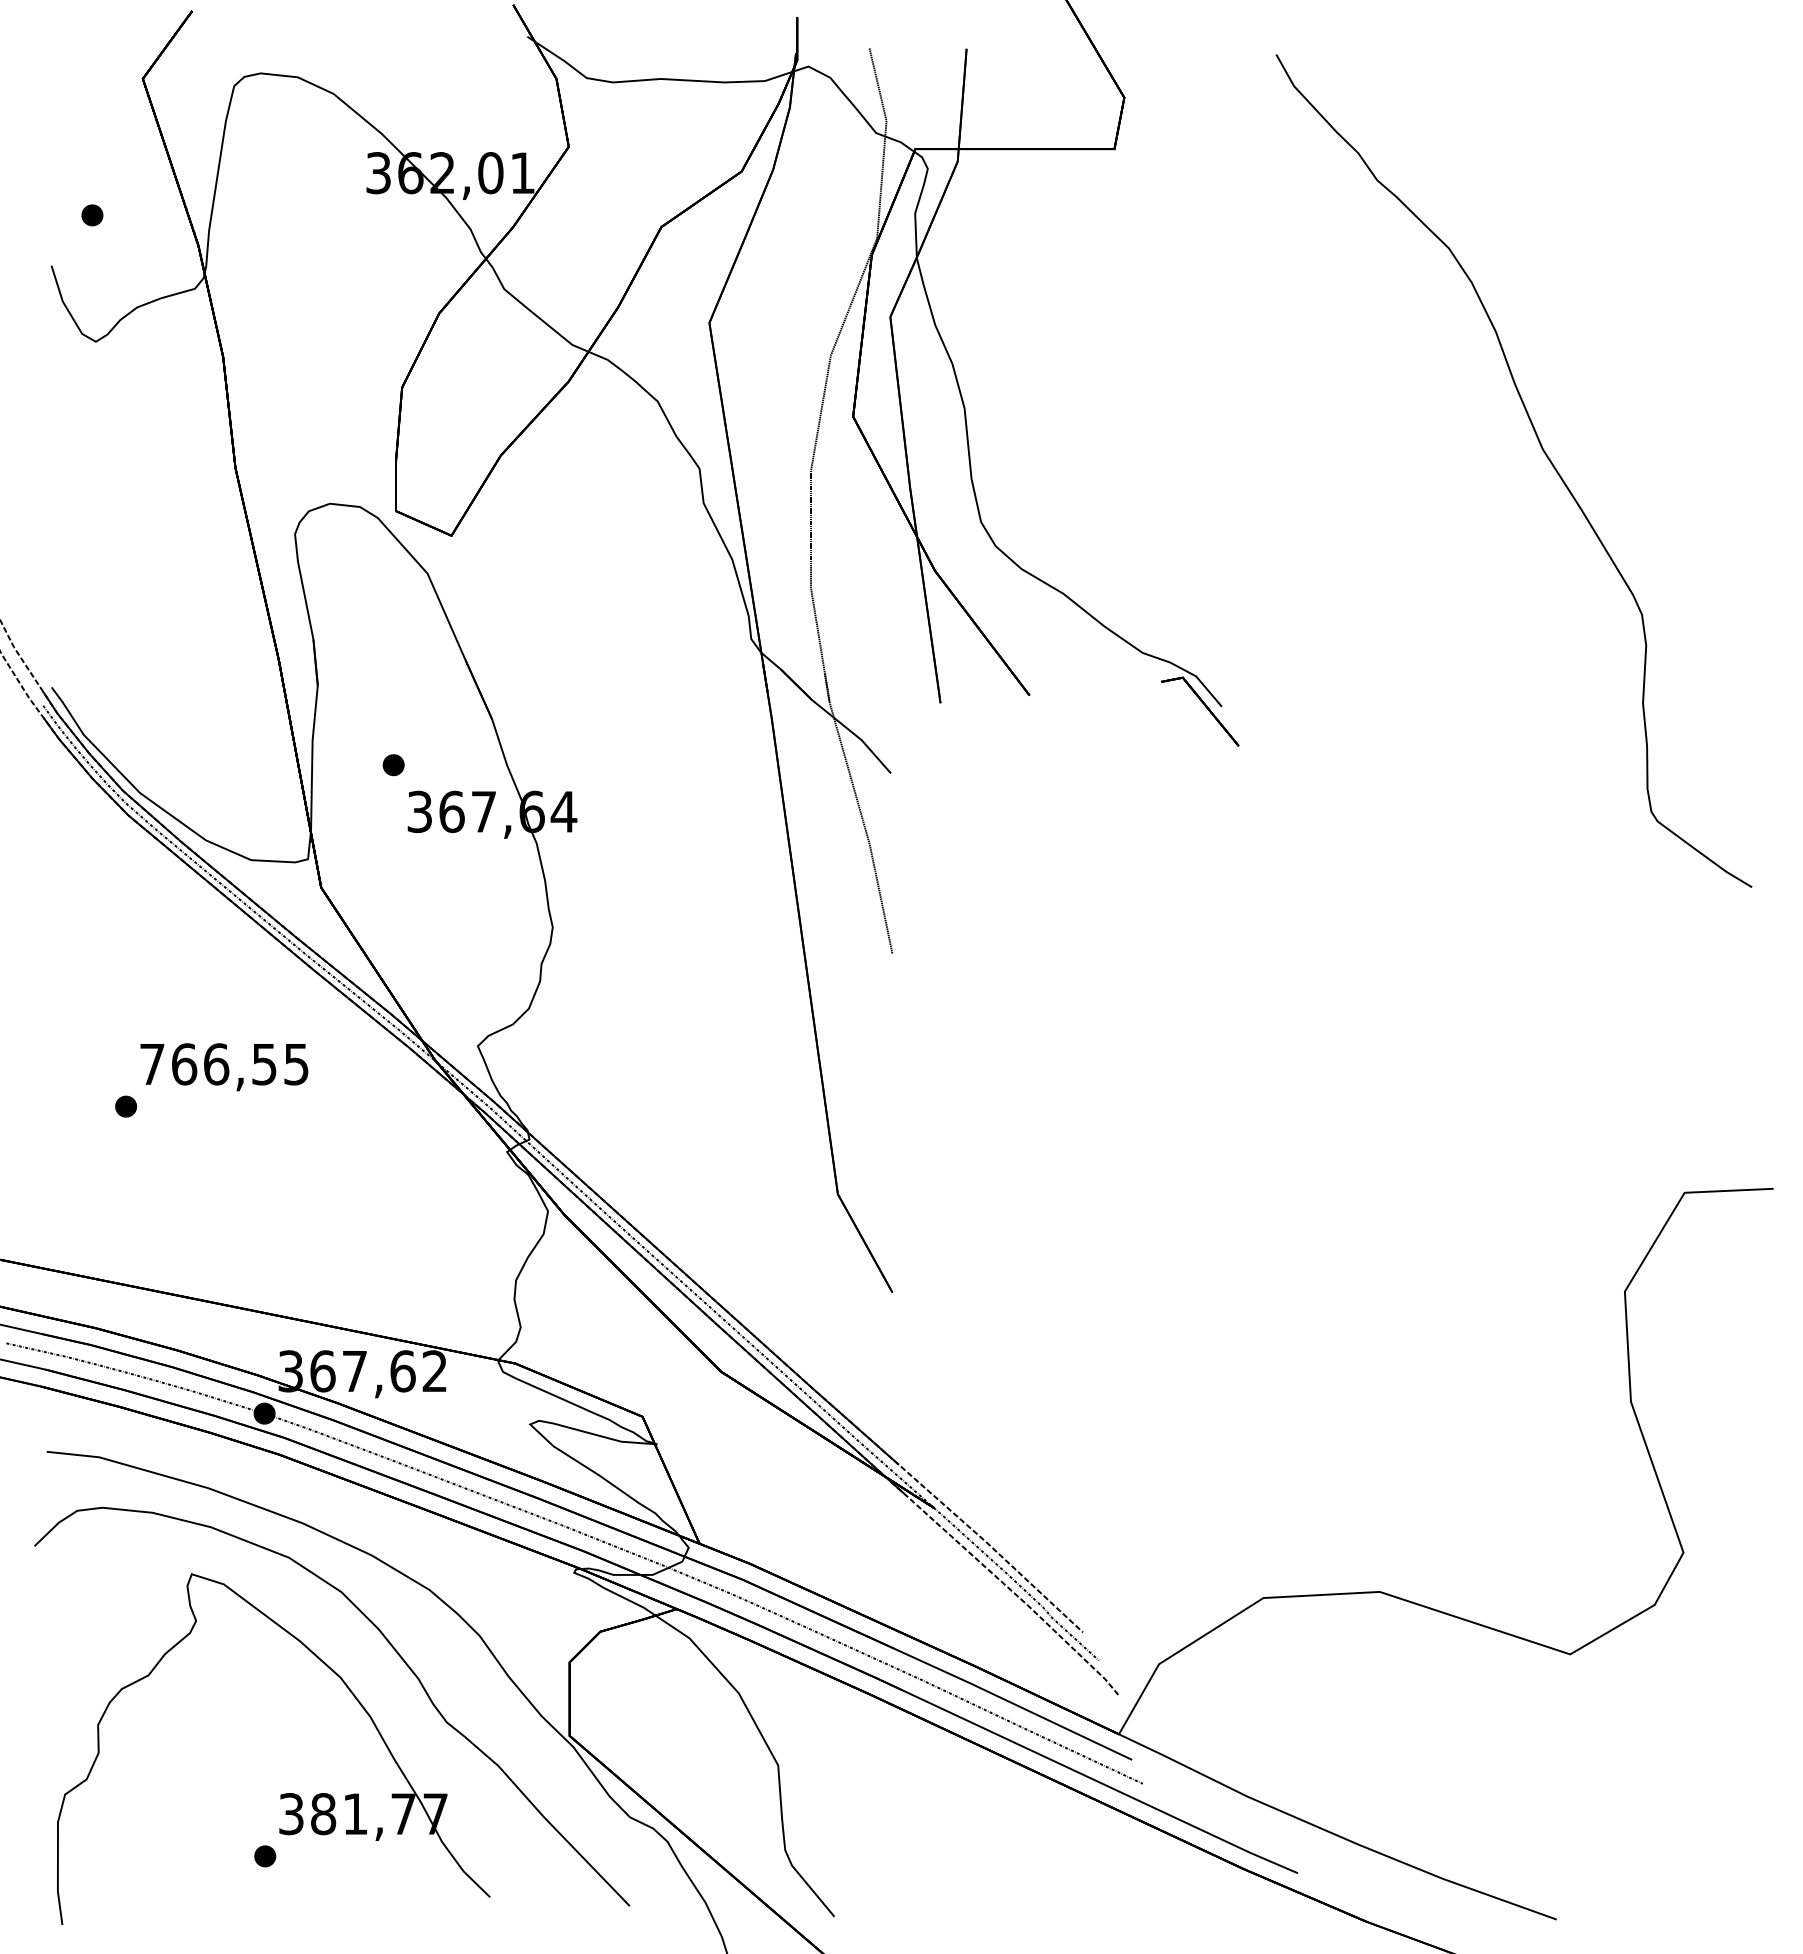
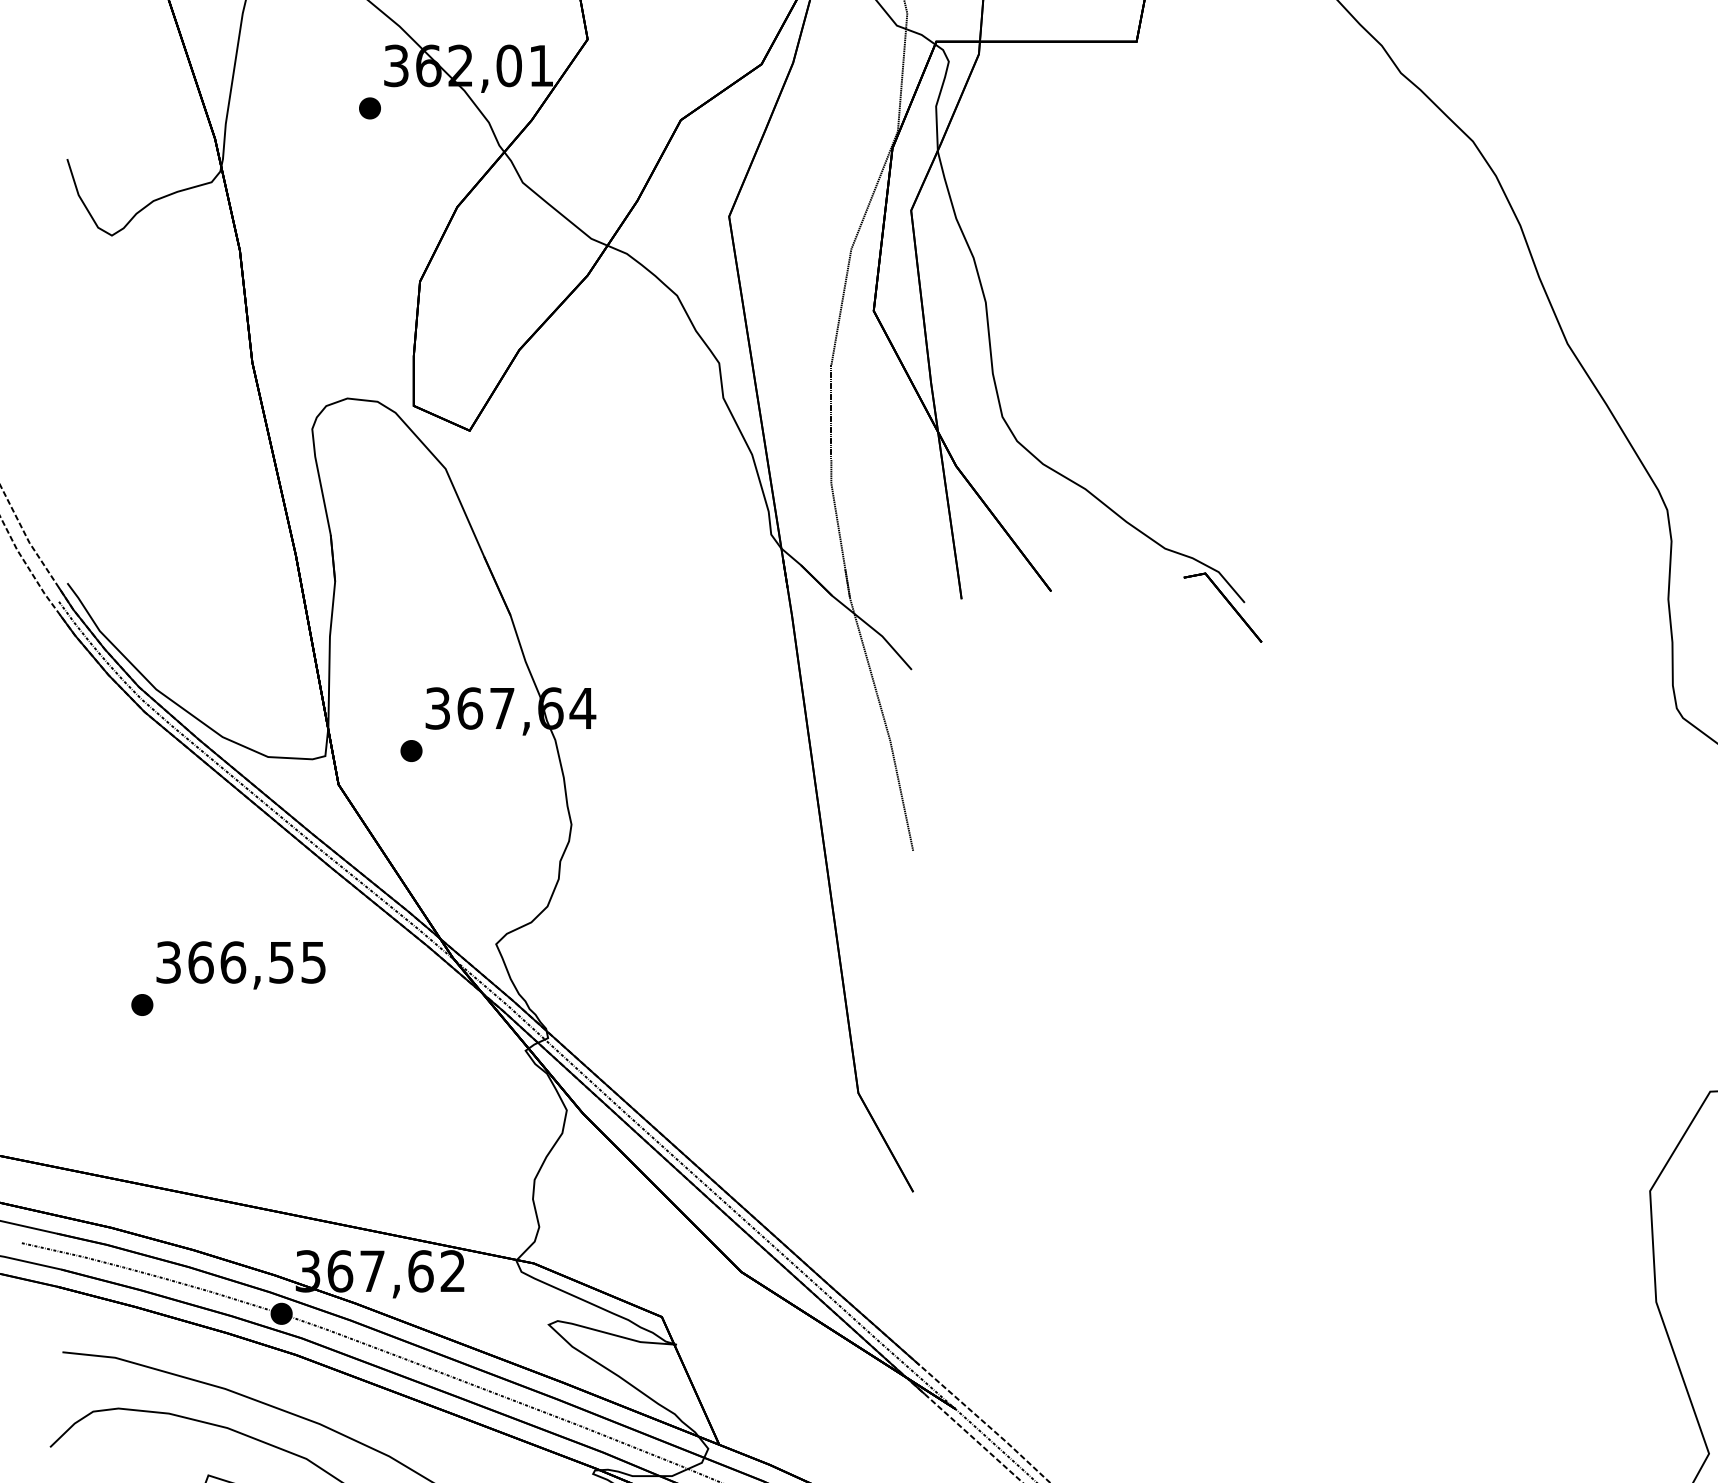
part: (92, 215) -> (370, 108), moved
part: (393, 765) -> (411, 751), moved
text: (152, 1064) -> (168, 962), 766,55 -> 366,55

